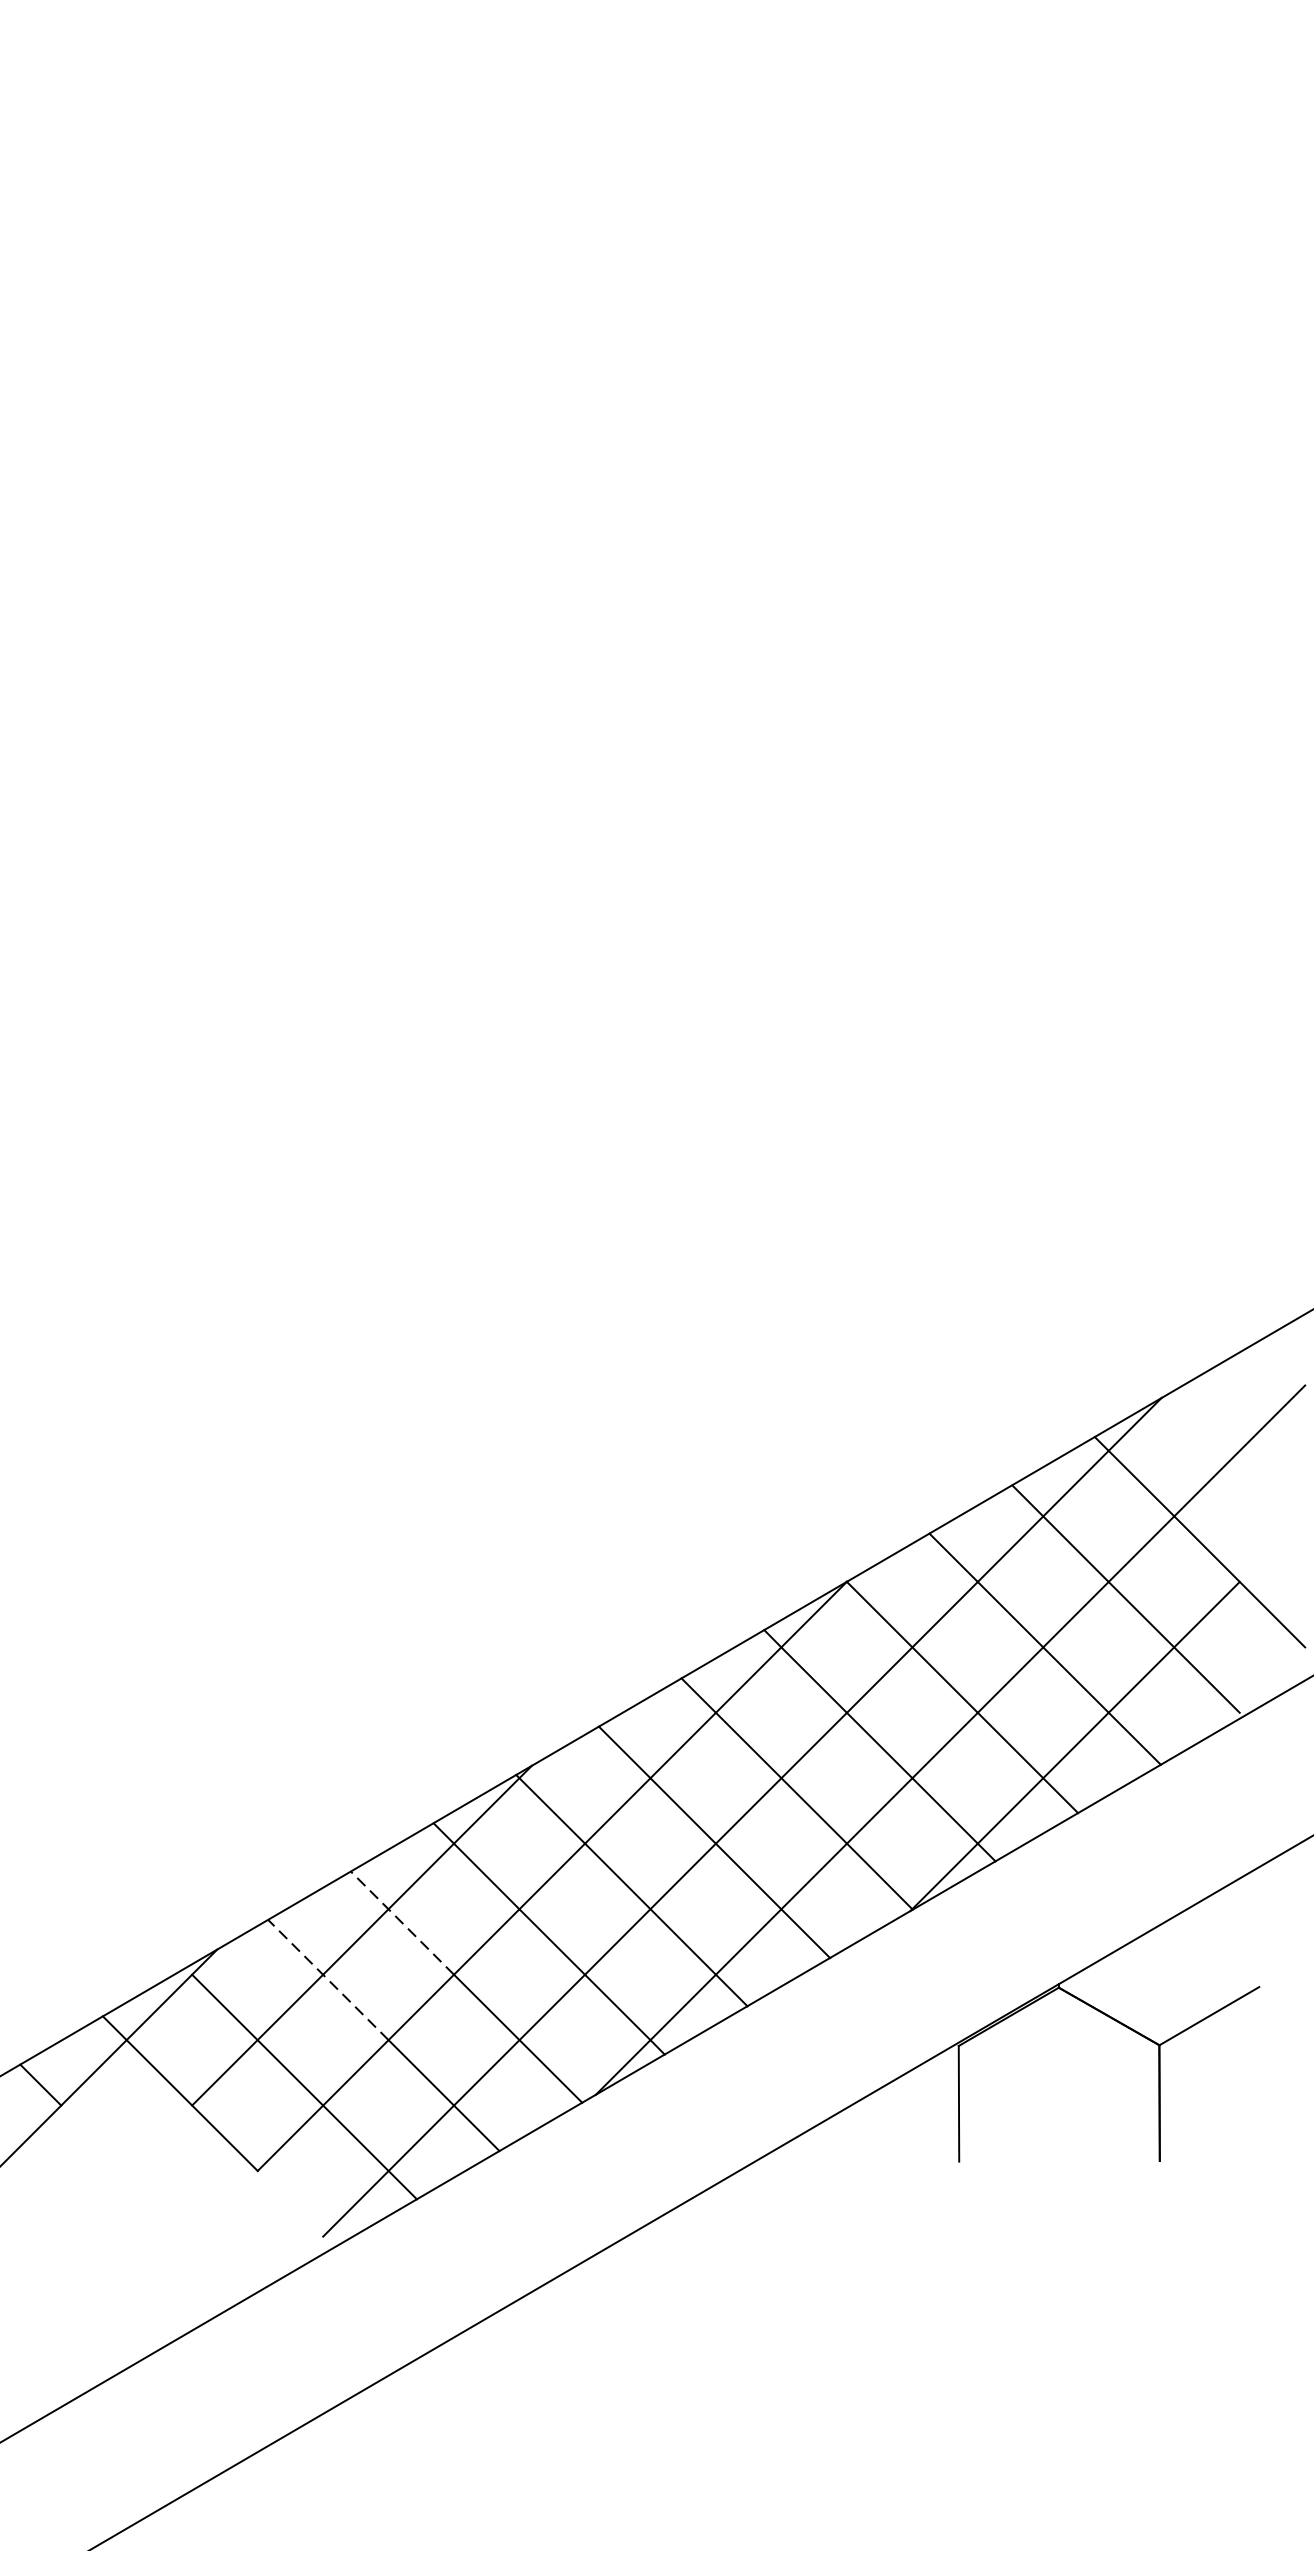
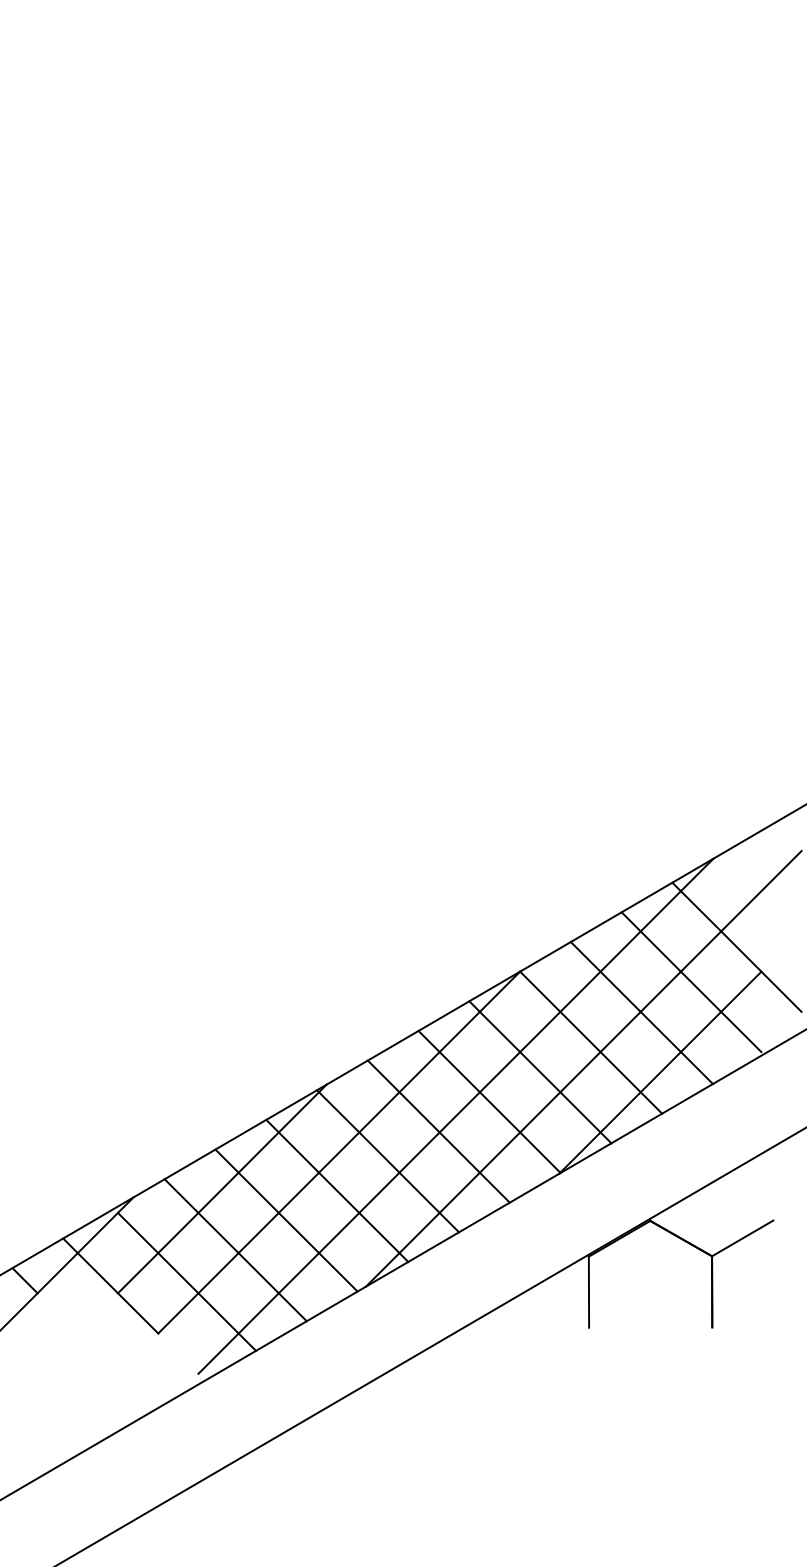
line: (403, 1923) -> (247, 1181), dashed -> solid
line: (328, 1978) -> (201, 1215), dashed -> solid

